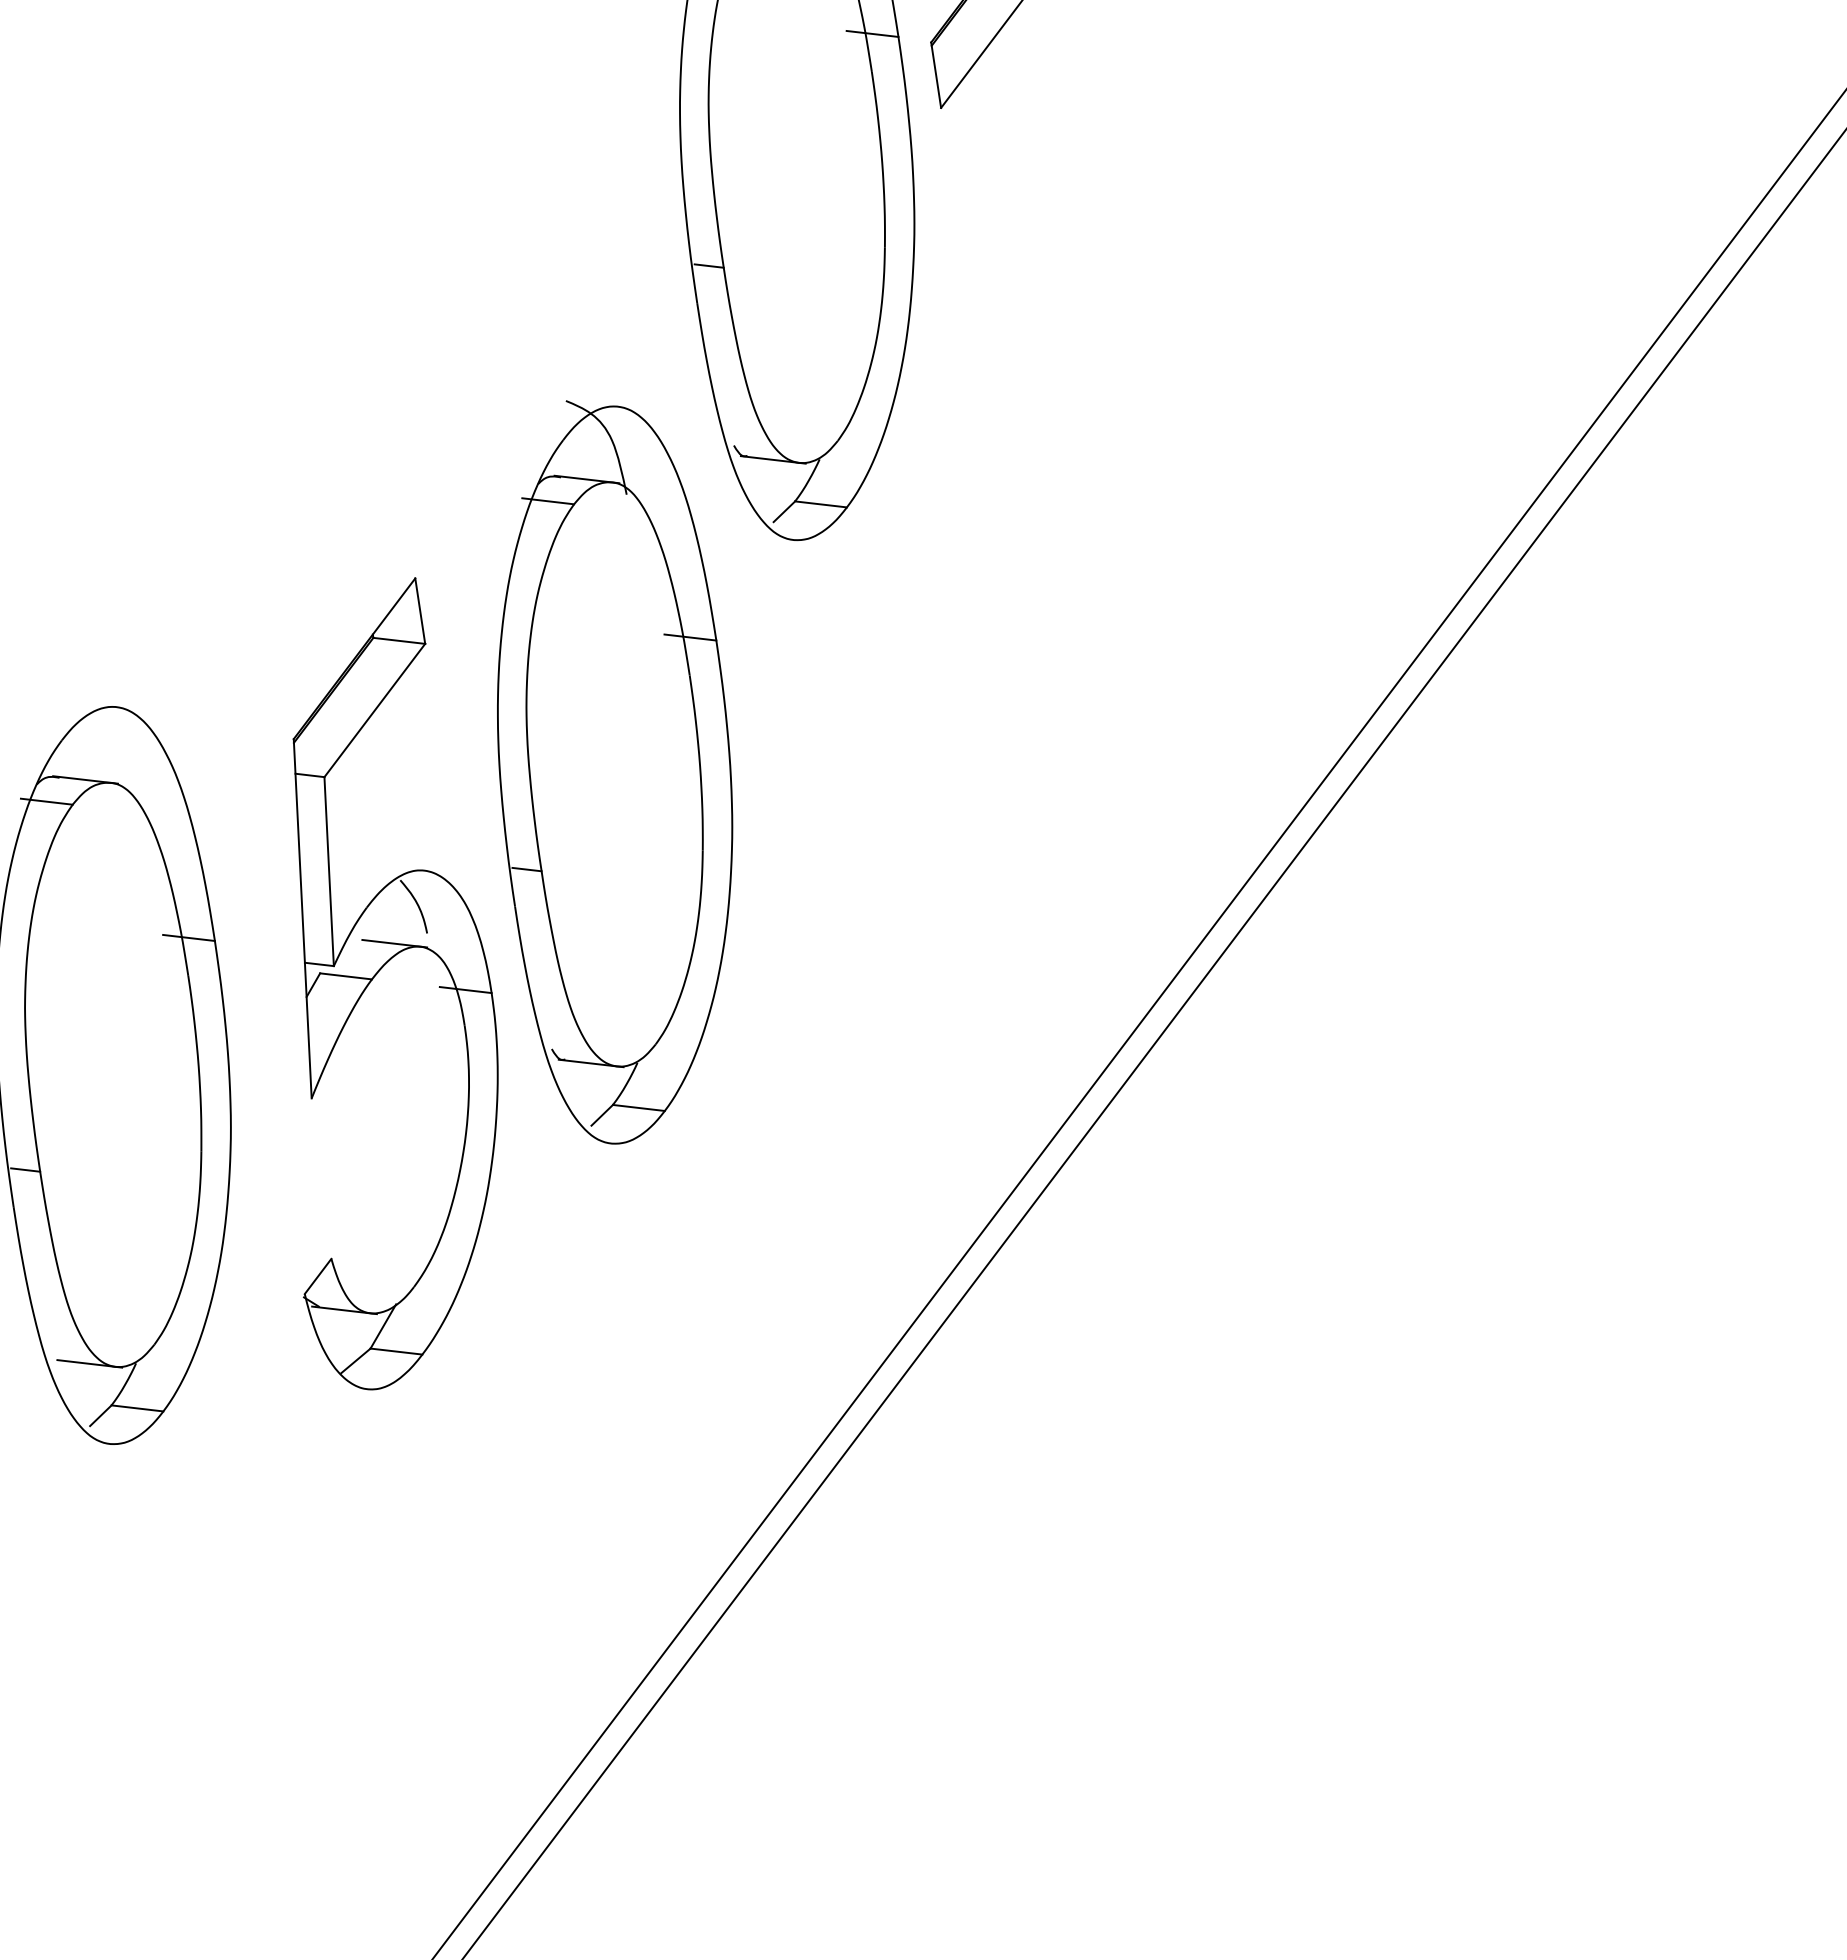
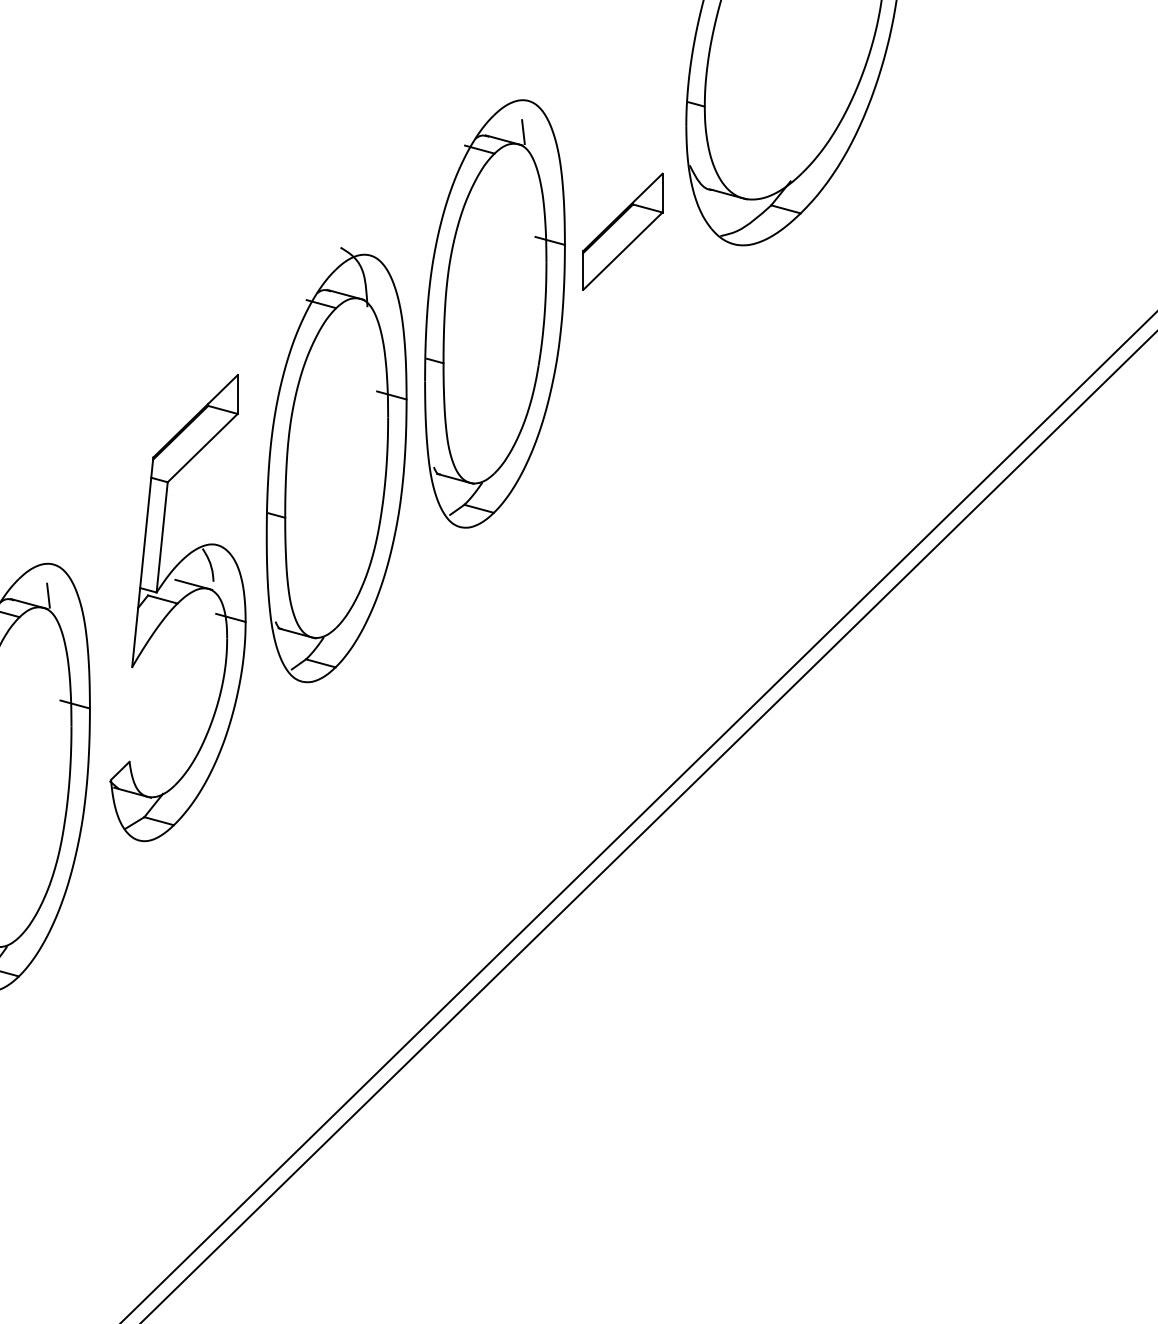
line: (116, 760) -> (48, 595), added
part: (614, 769) -> (336, 465), moved
part: (373, 987) -> (177, 608), moved

